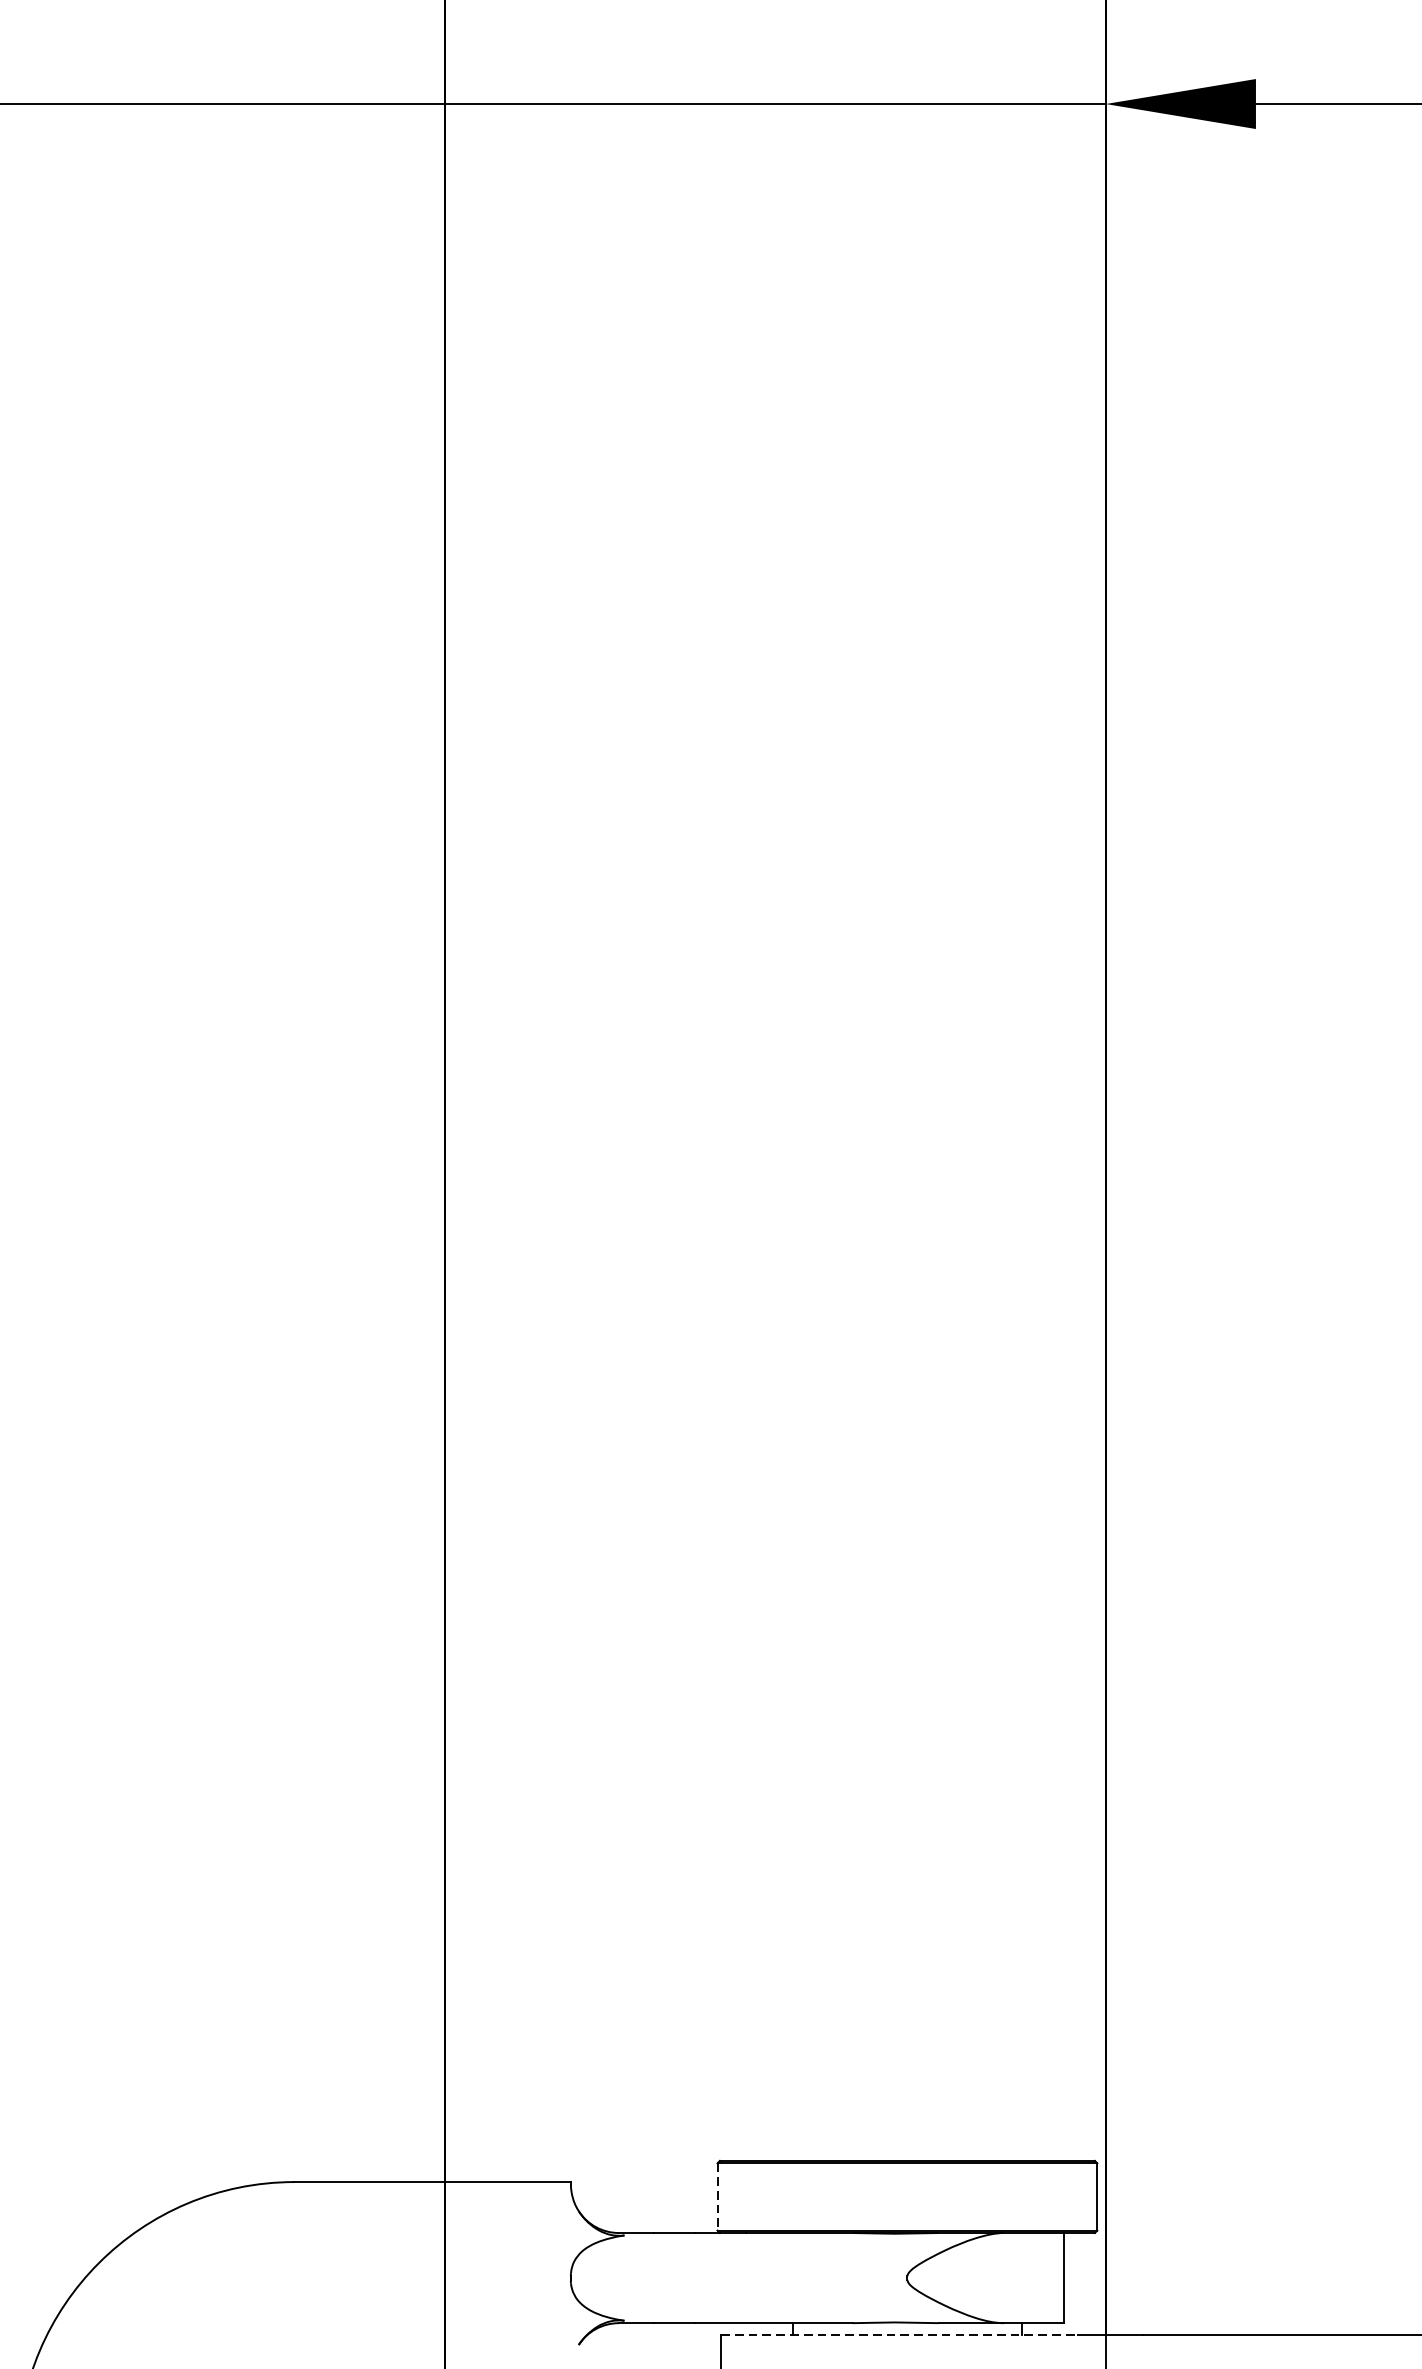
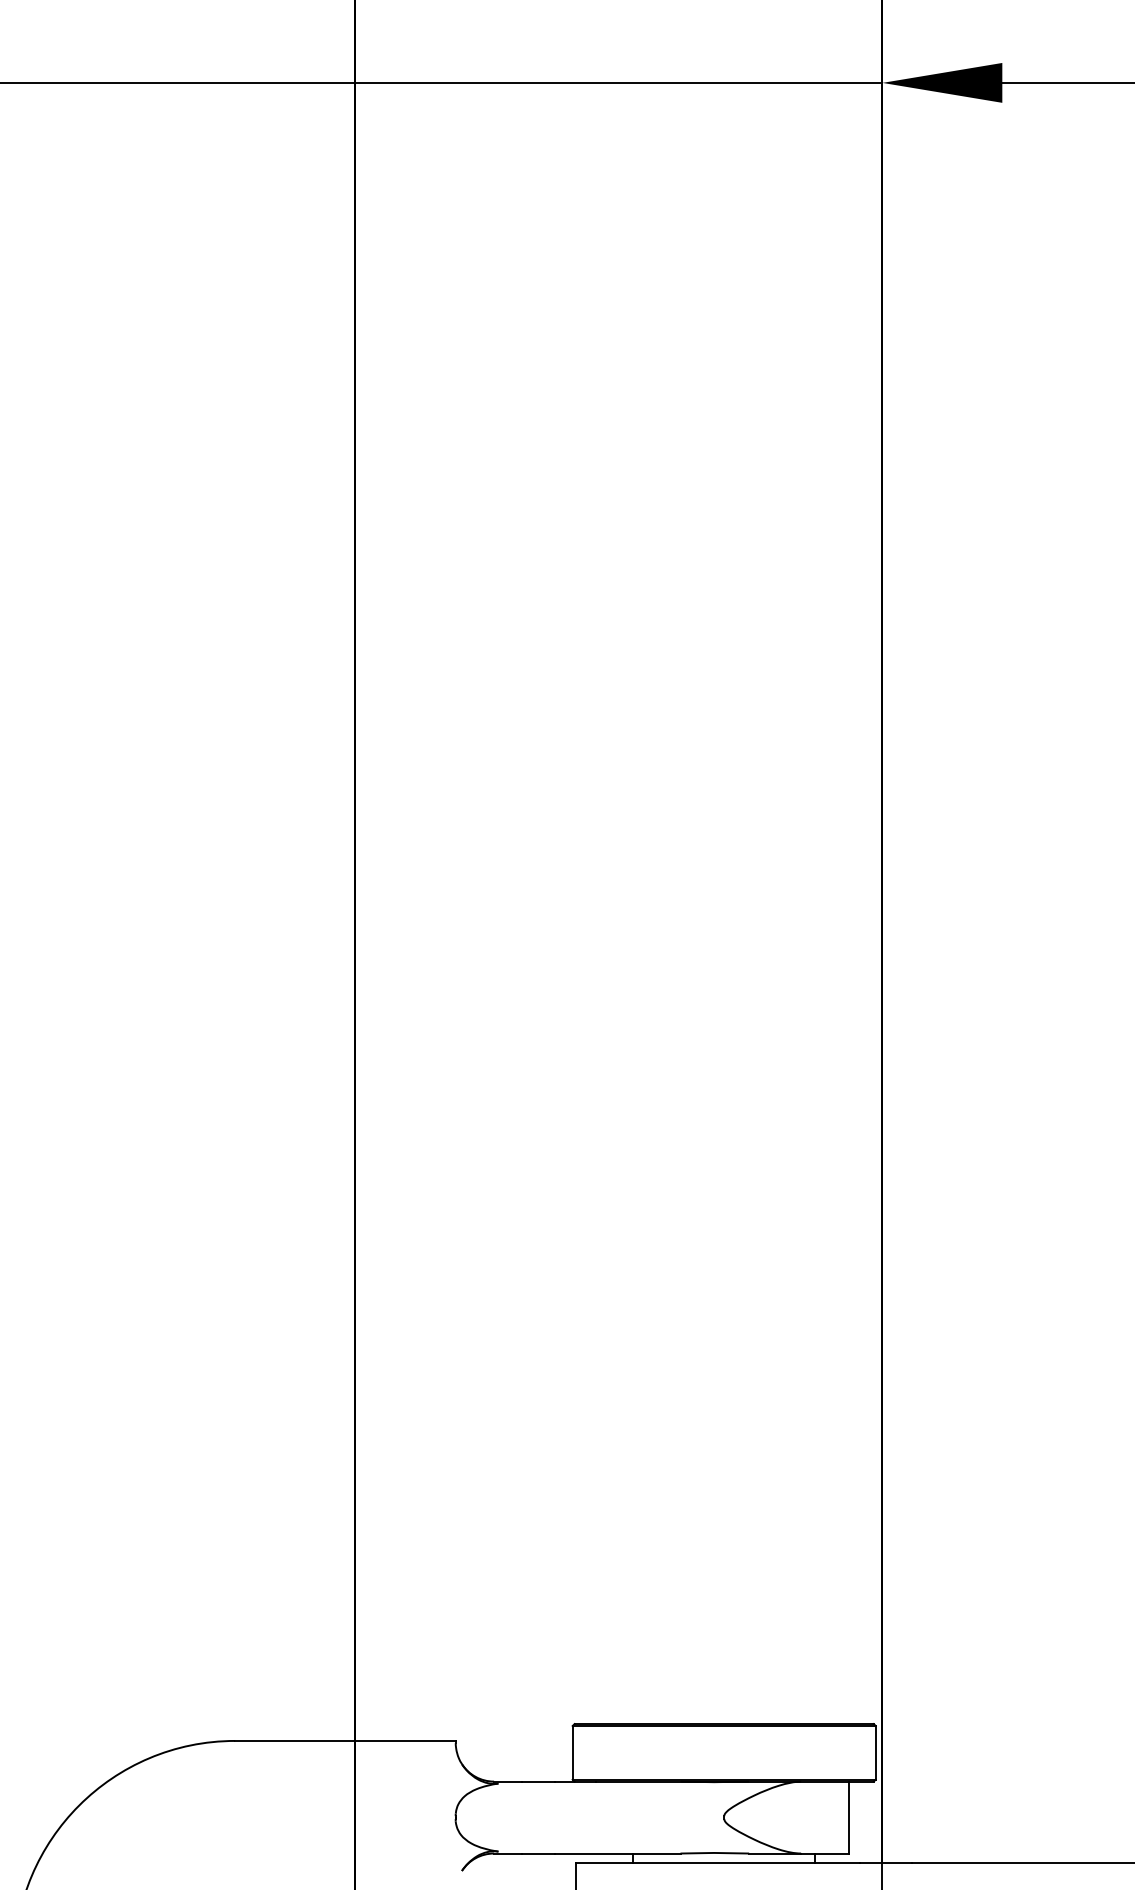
line: (717, 2196) -> (572, 1752), dashed -> solid
line: (900, 2335) -> (718, 1863), dashed -> solid

